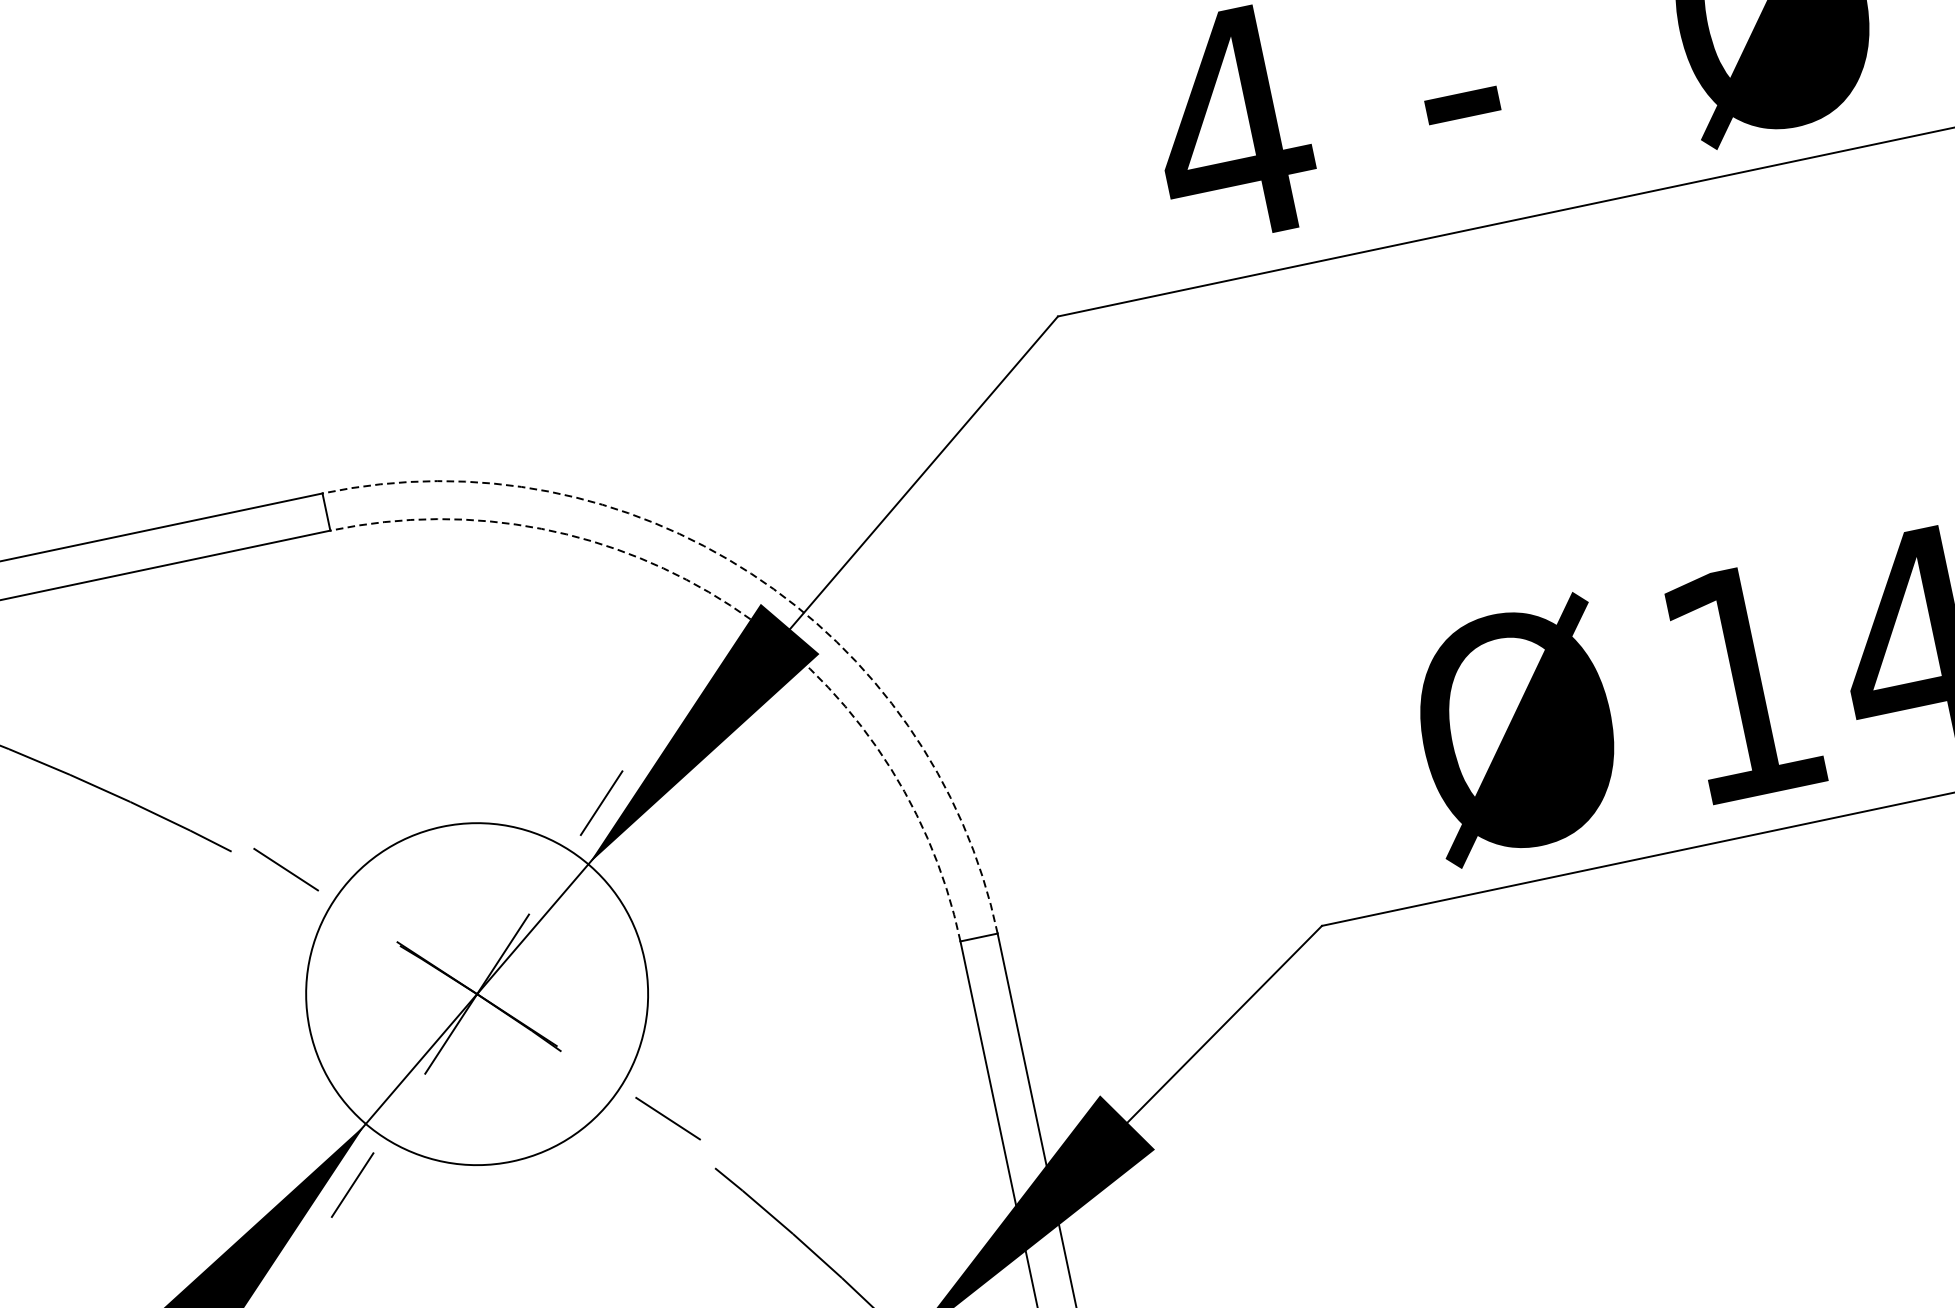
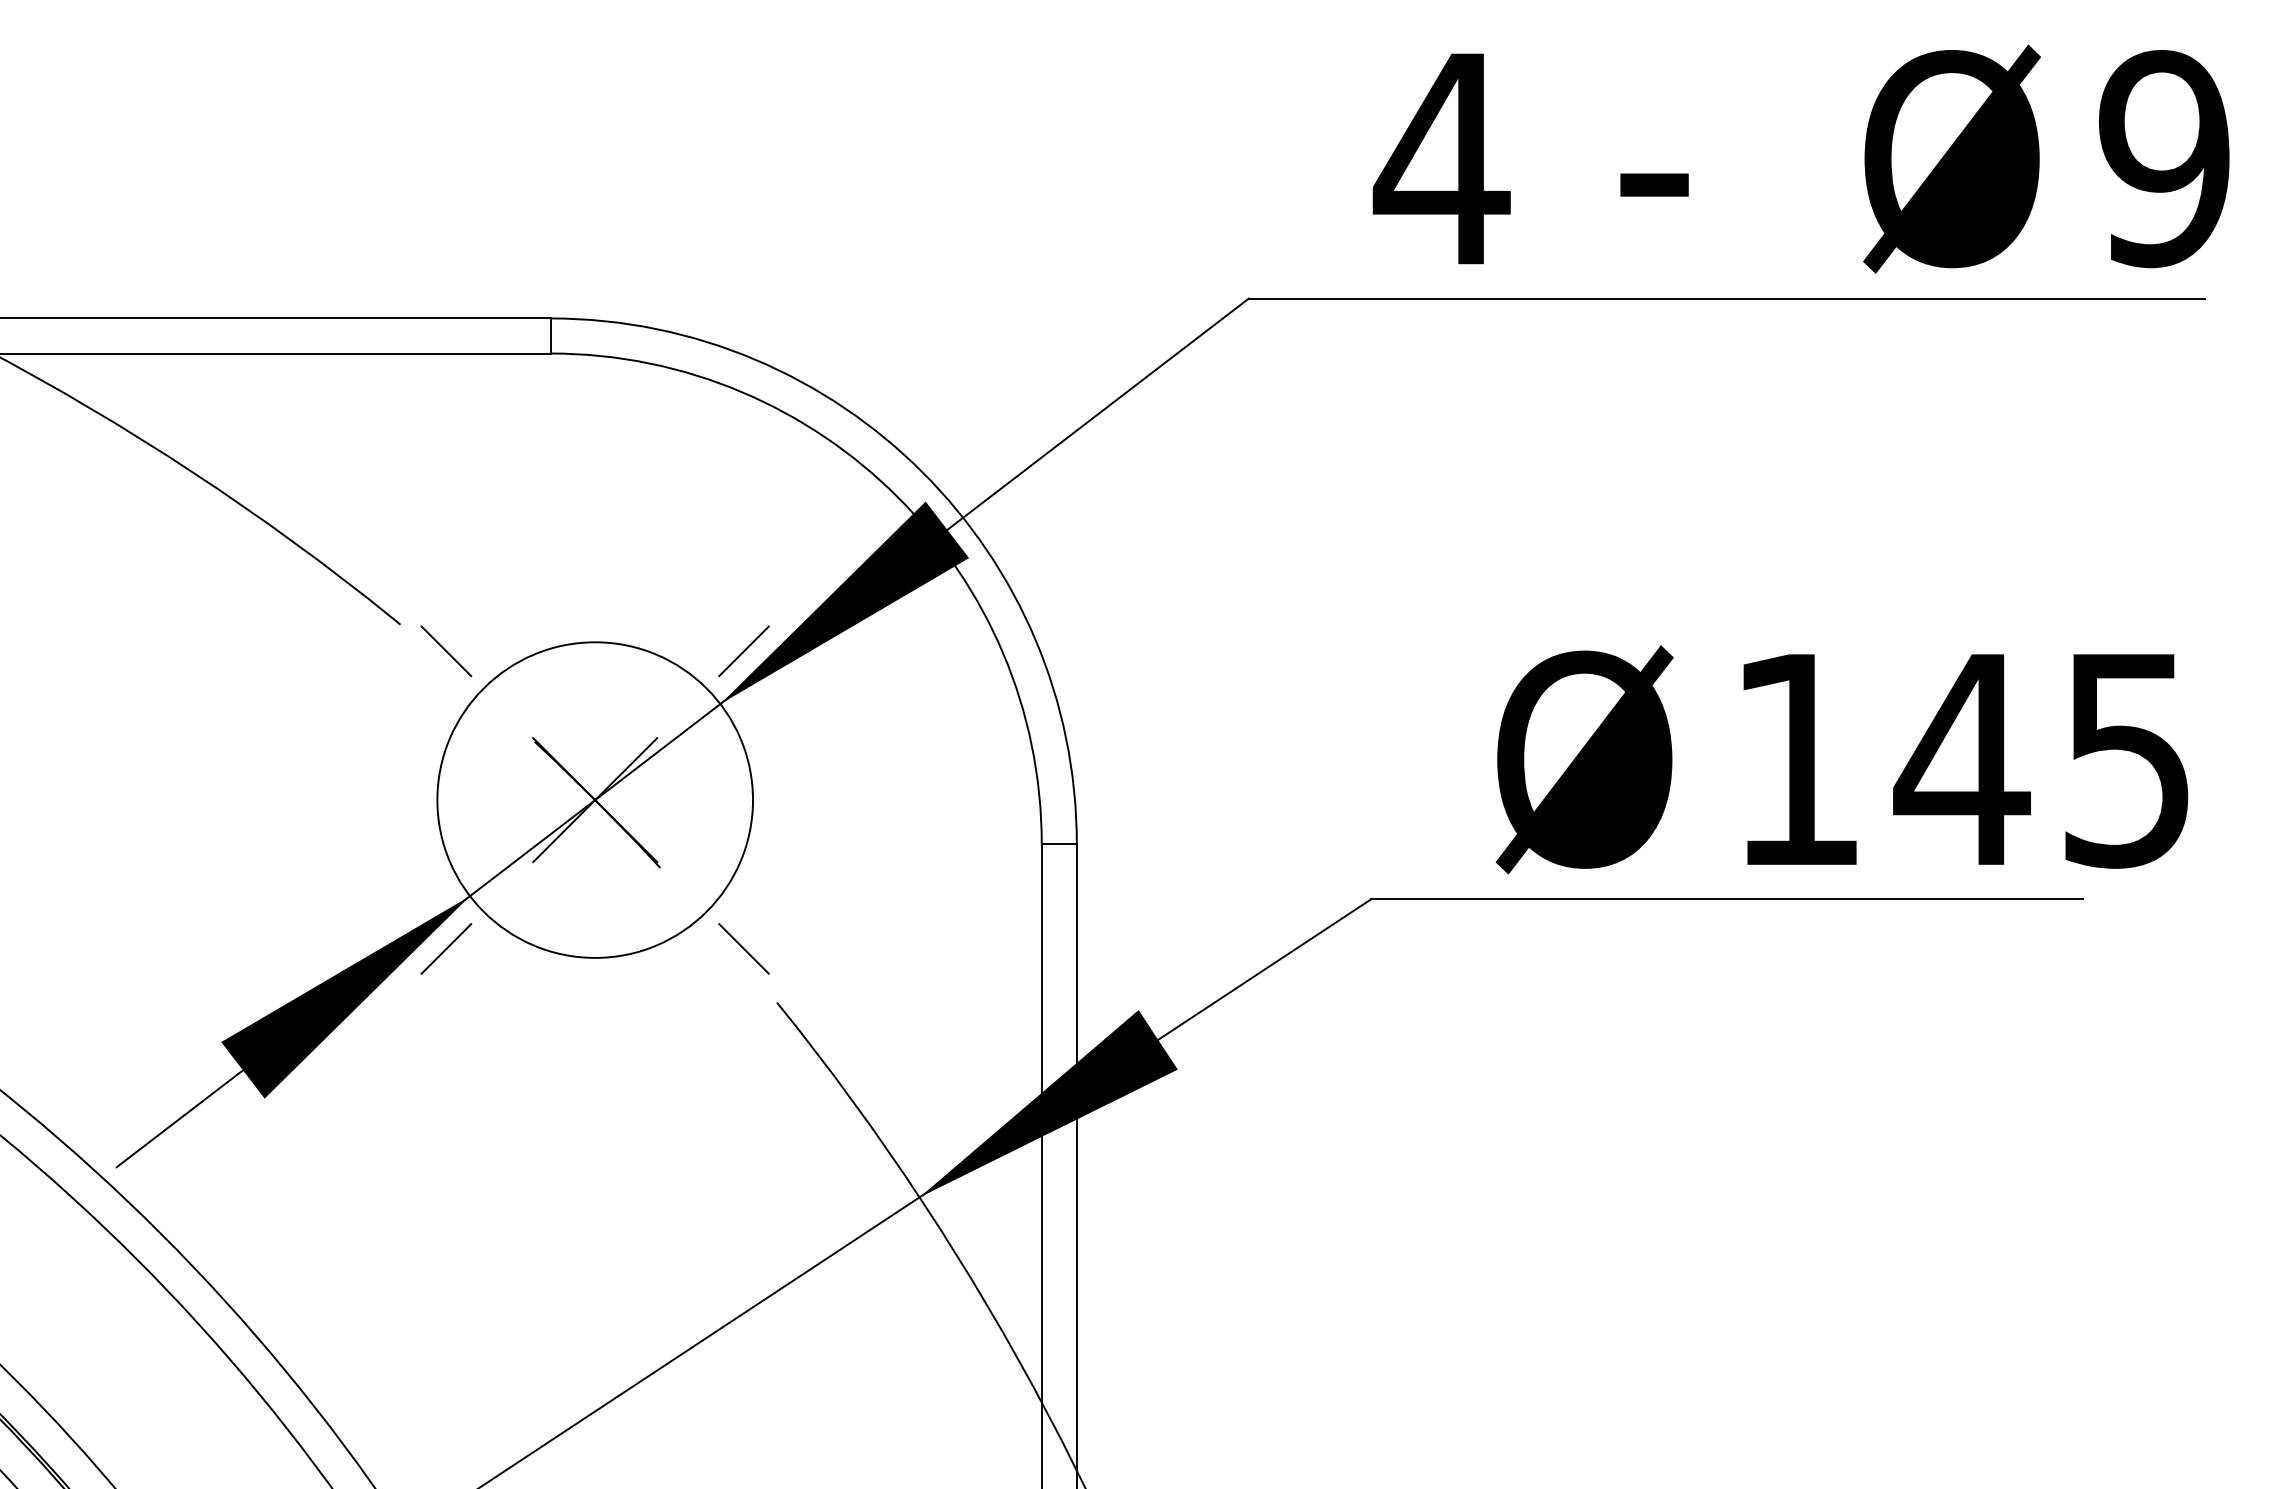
arc: (750, 573) -> (922, 472), dashed -> solid
arc: (730, 605) -> (897, 497), dashed -> solid

